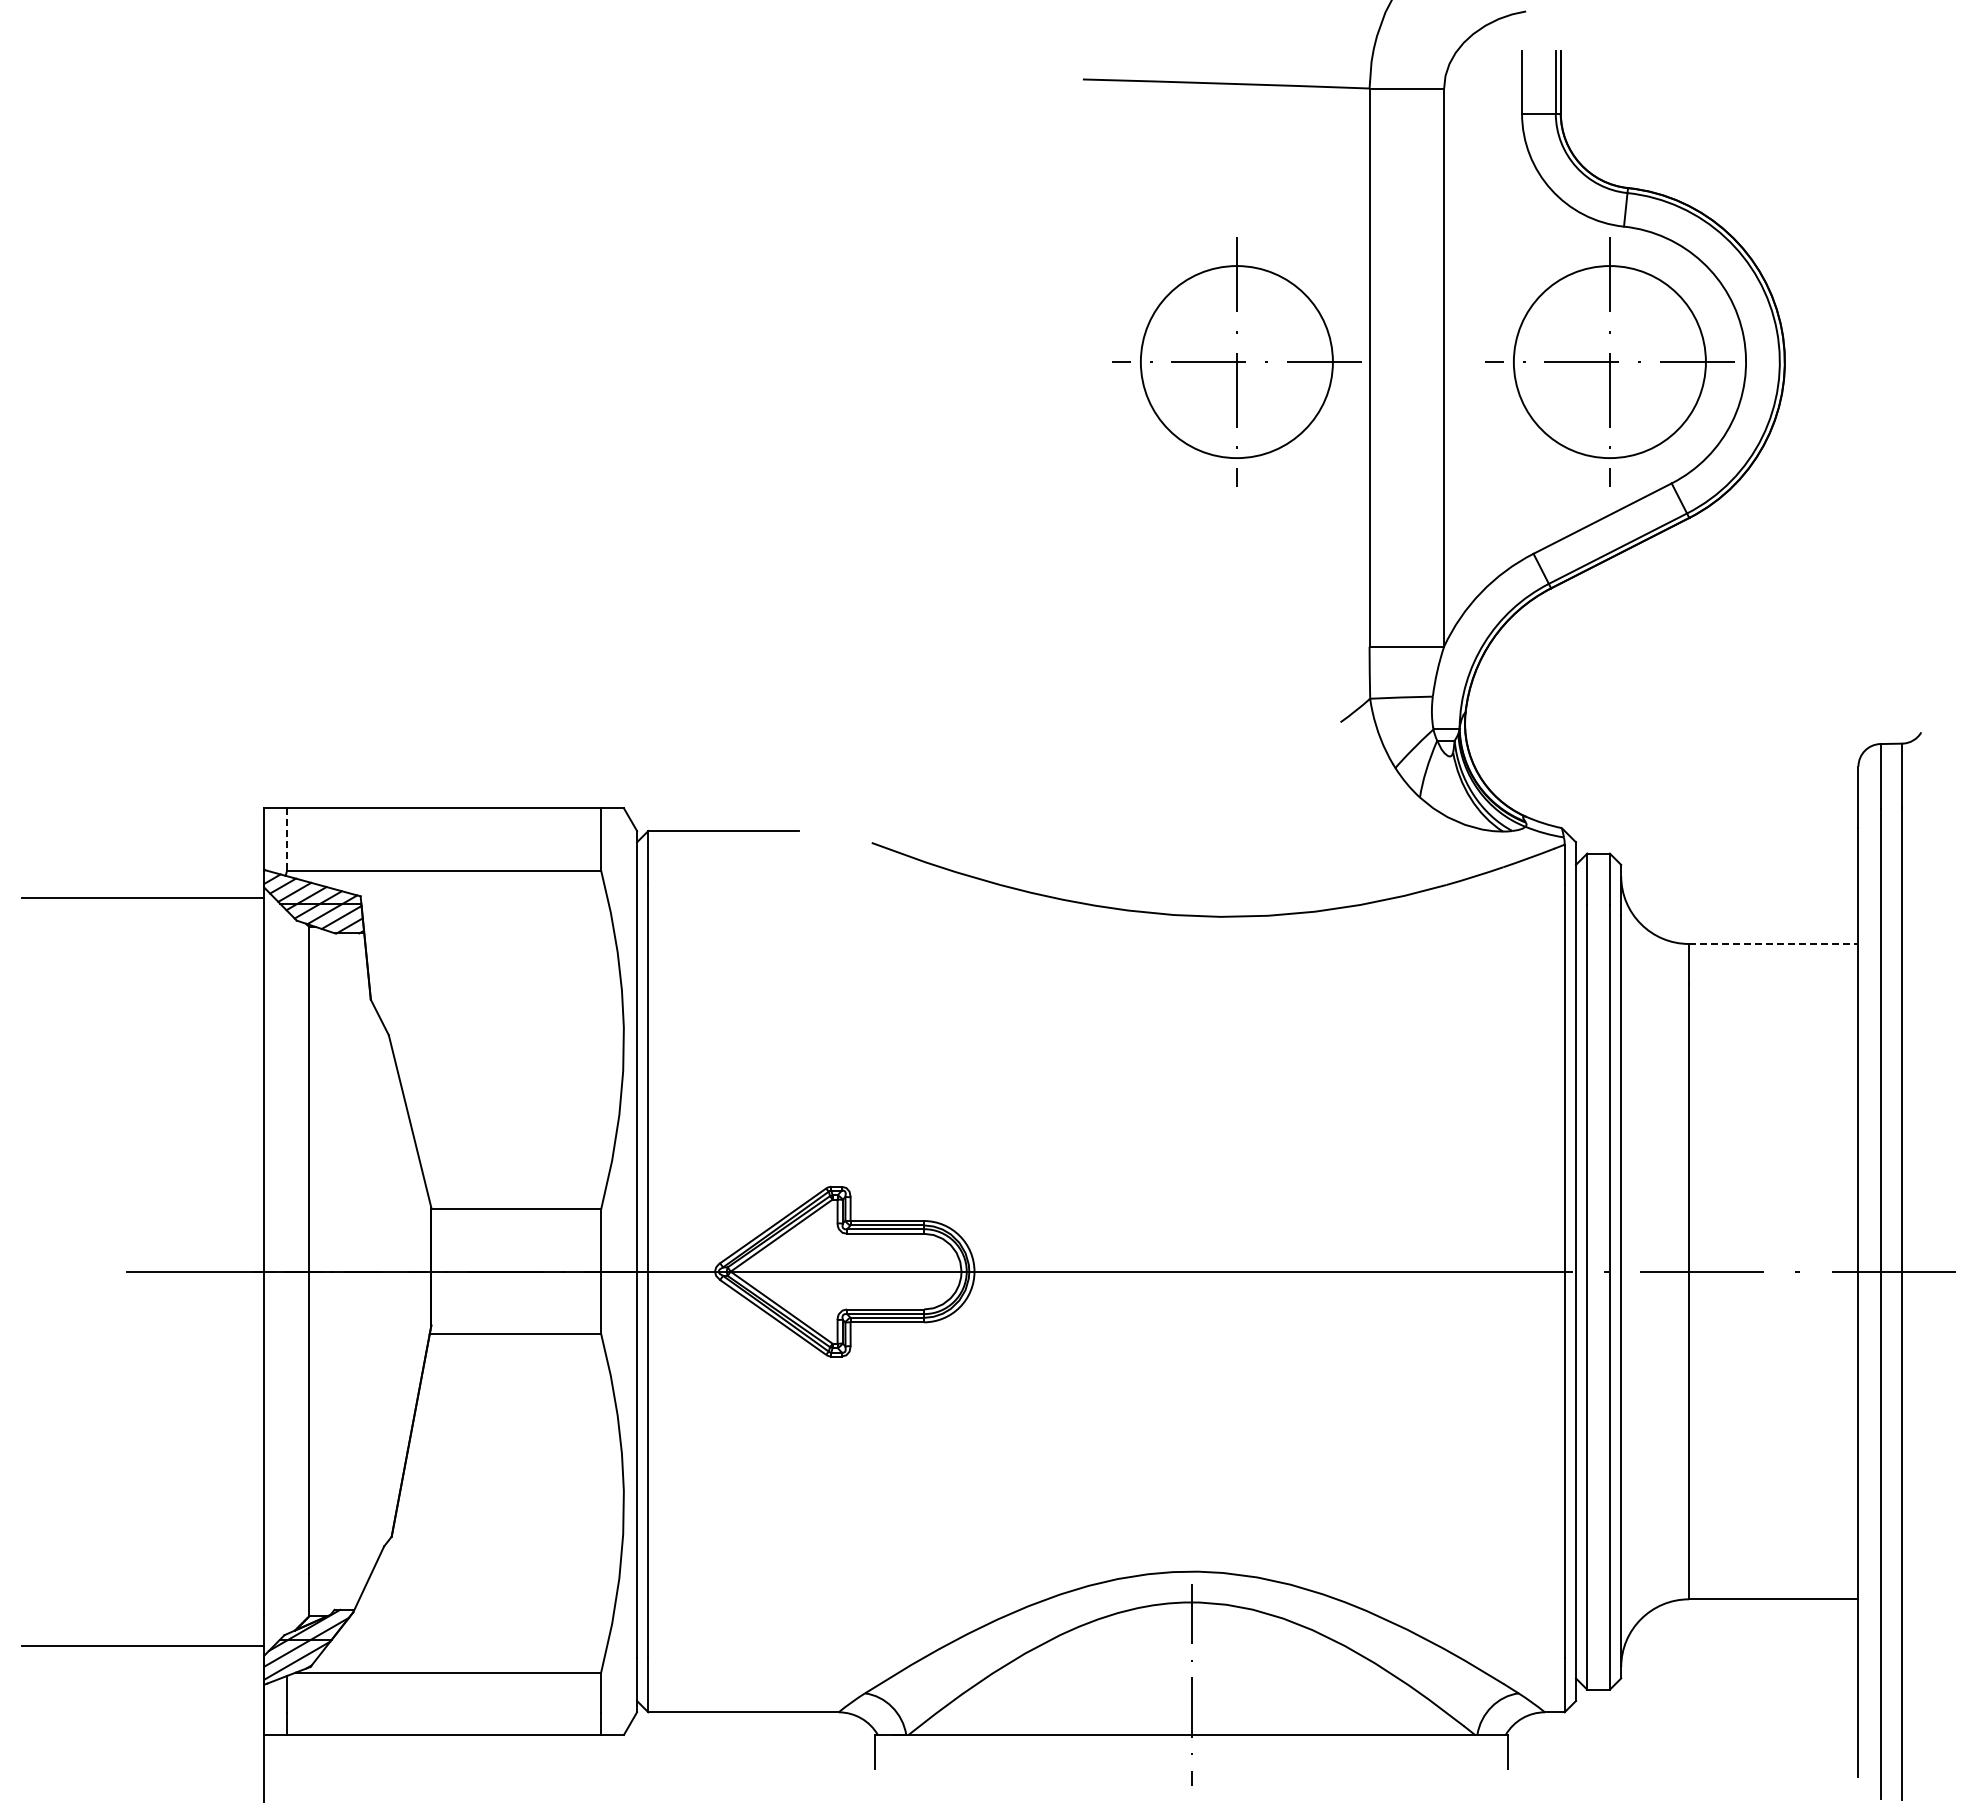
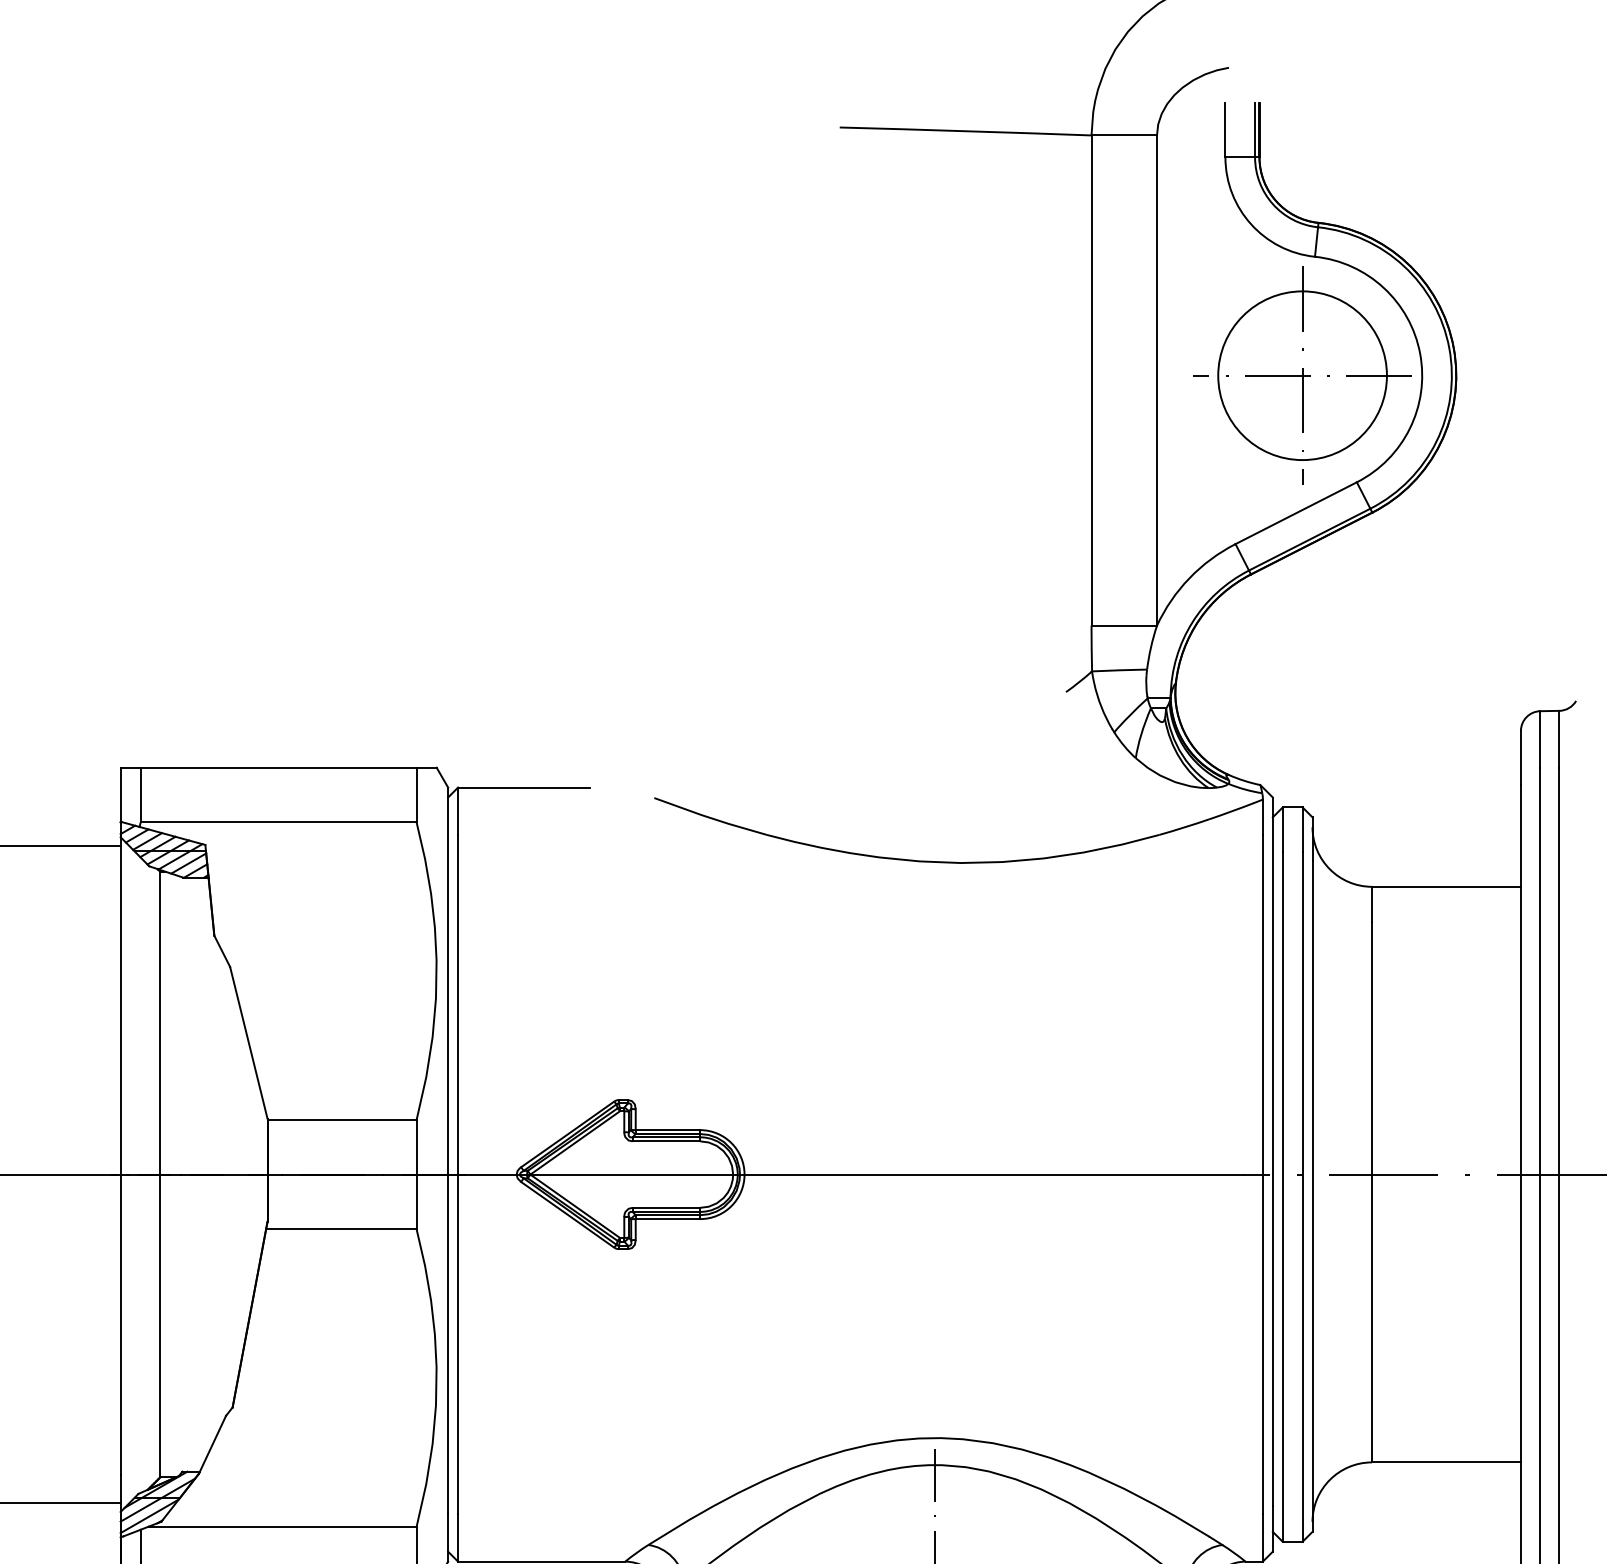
part: (1236, 361) -> (974, 375), removed
line: (287, 840) -> (141, 795), dashed -> solid
line: (1773, 943) -> (1446, 886), dashed -> solid

